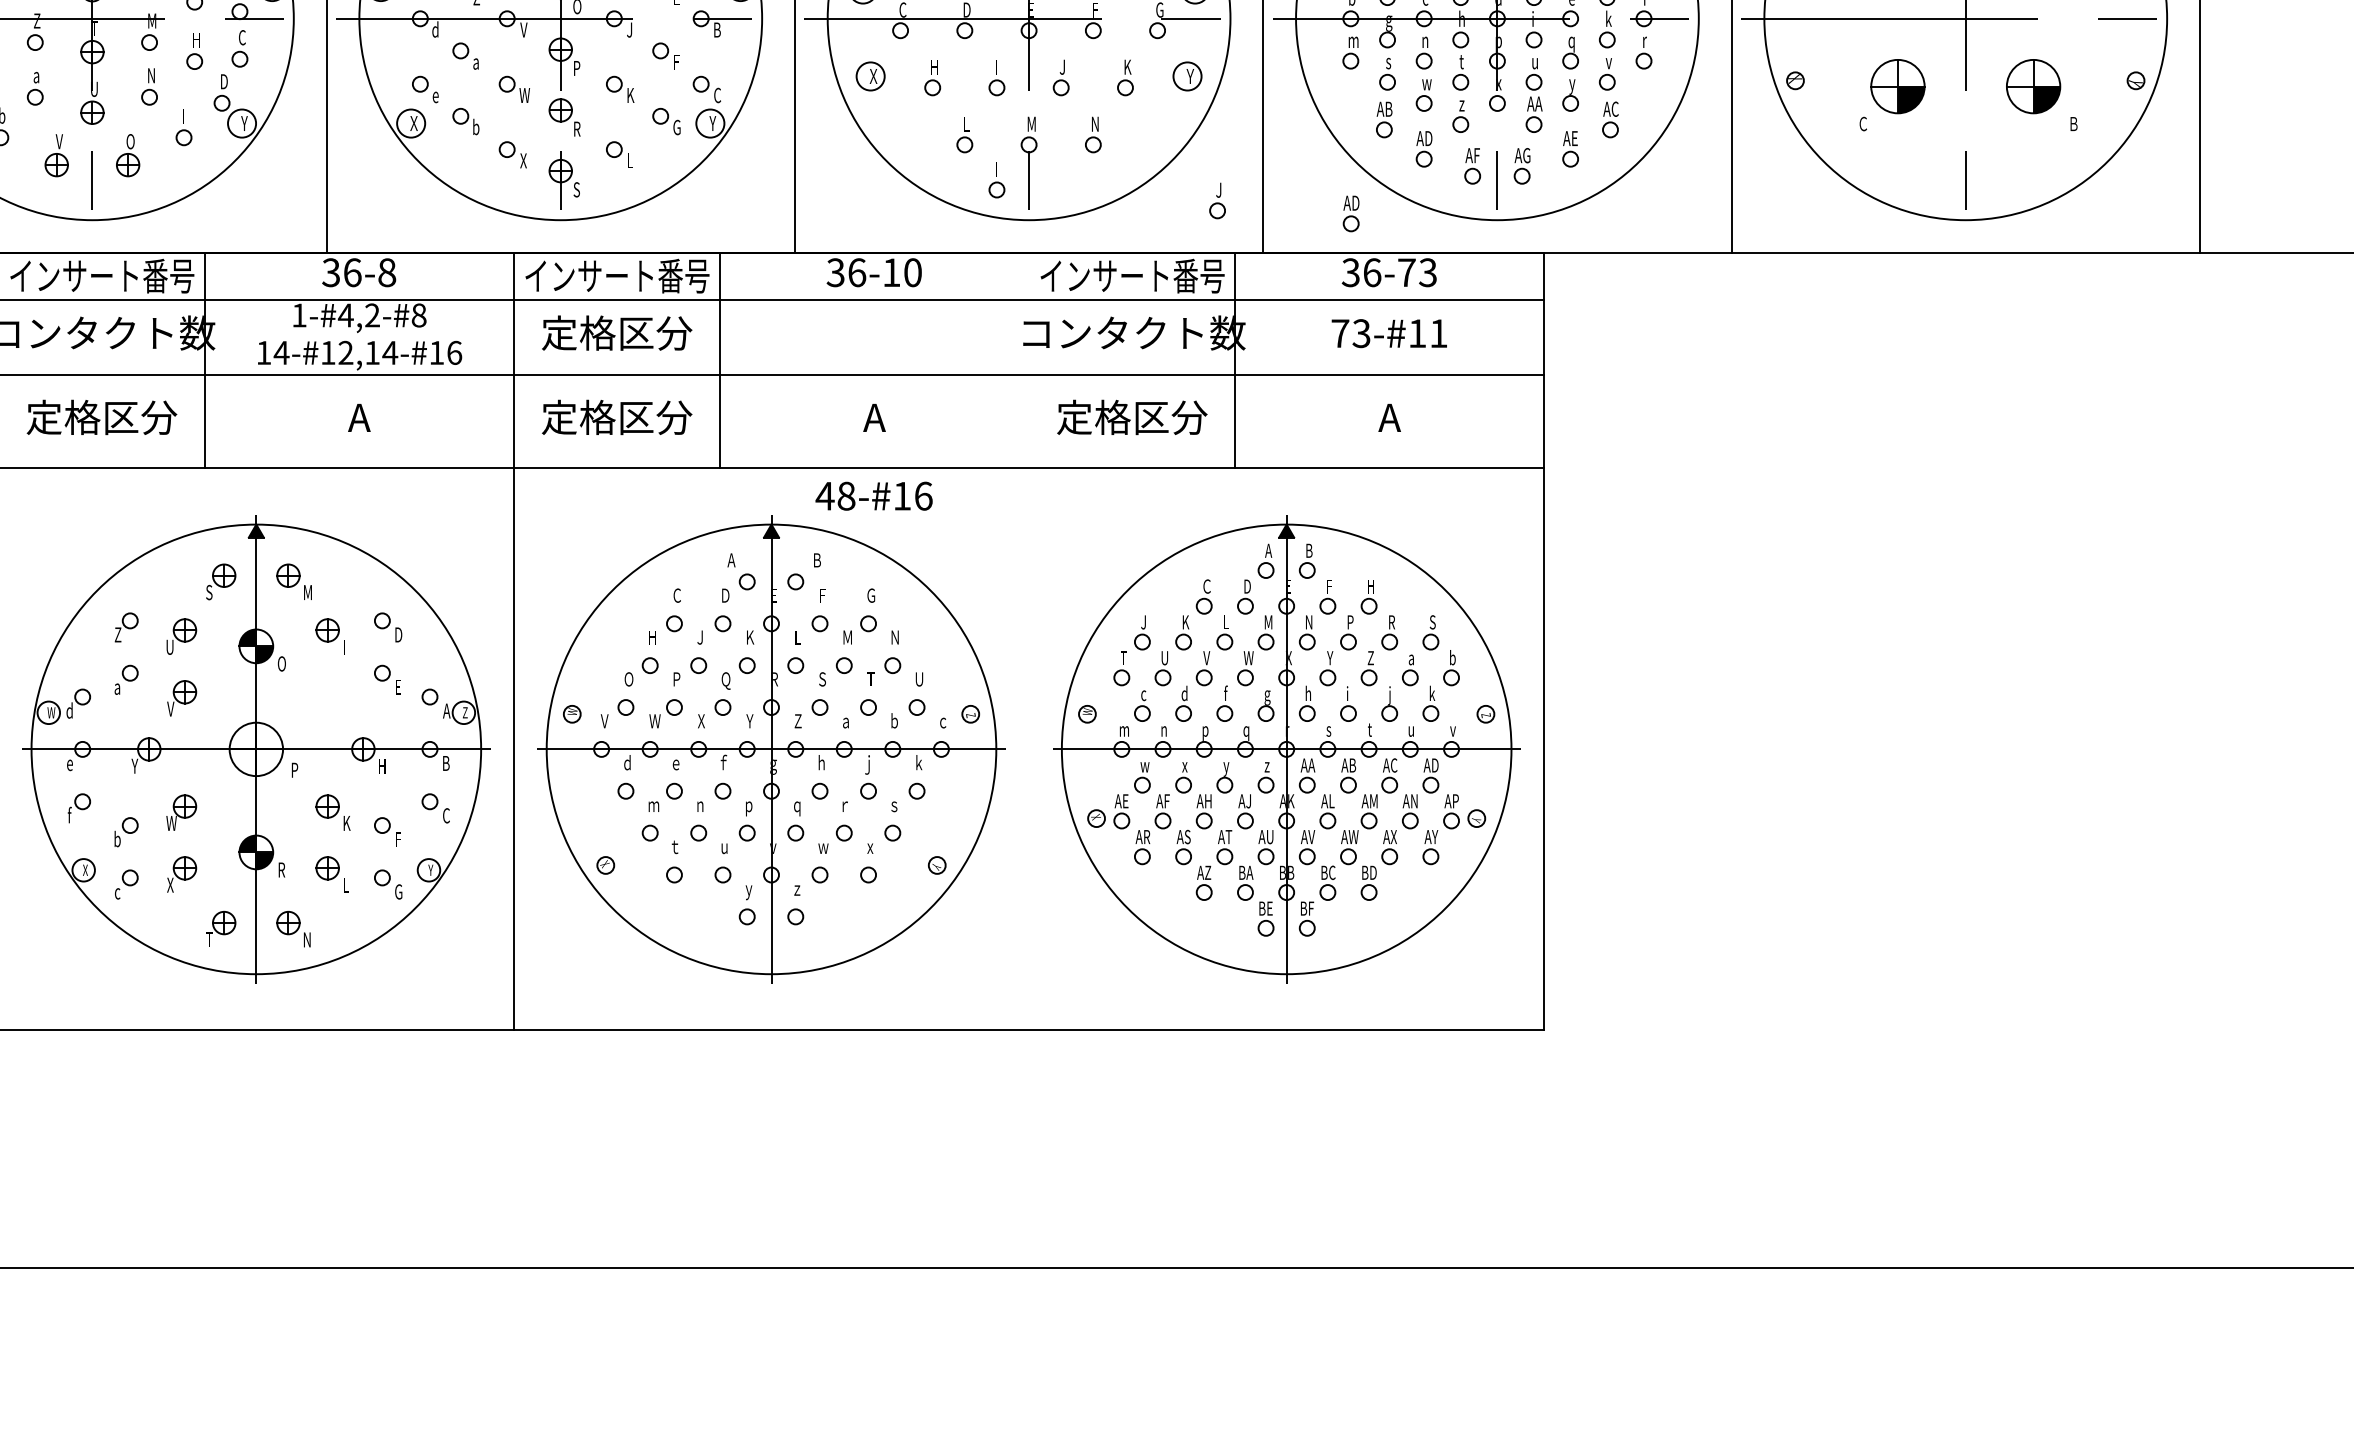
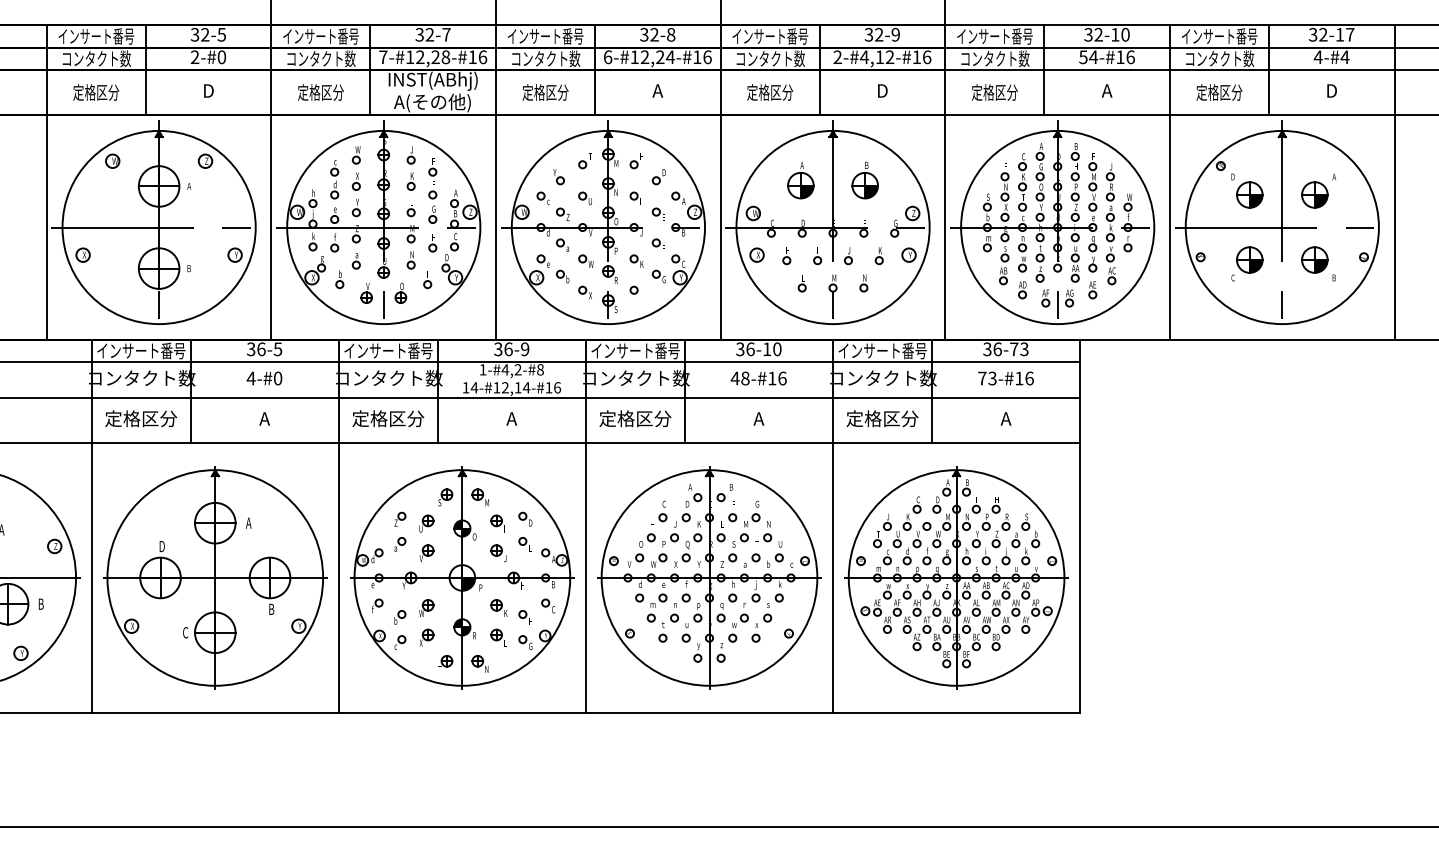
part: (996, 181) -> (817, 305), removed
part: (1217, 202) -> (923, 315), removed
part: (1351, 214) -> (987, 321), removed
text: (387, 273) -> (525, 349), 36-8 -> 36-9
text: (619, 331) -> (636, 377), 定格区分 -> コンタクト数
text: (1438, 333) -> (1029, 378), 73-#11 -> 73-#16
text: (873, 496) -> (758, 378), moved
line: (1030, 640) -> (833, 525), added
part: (331, 698) -> (498, 553), added
fill: (269, 760) -> (468, 583), added

